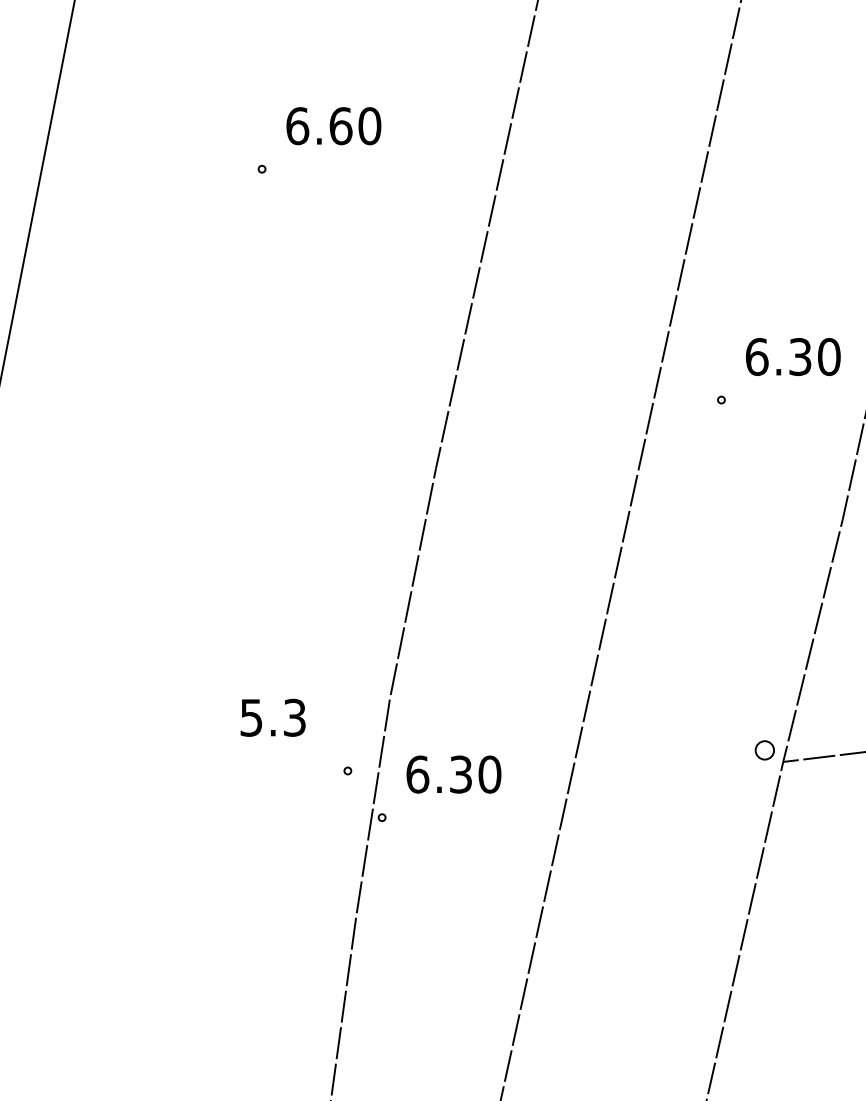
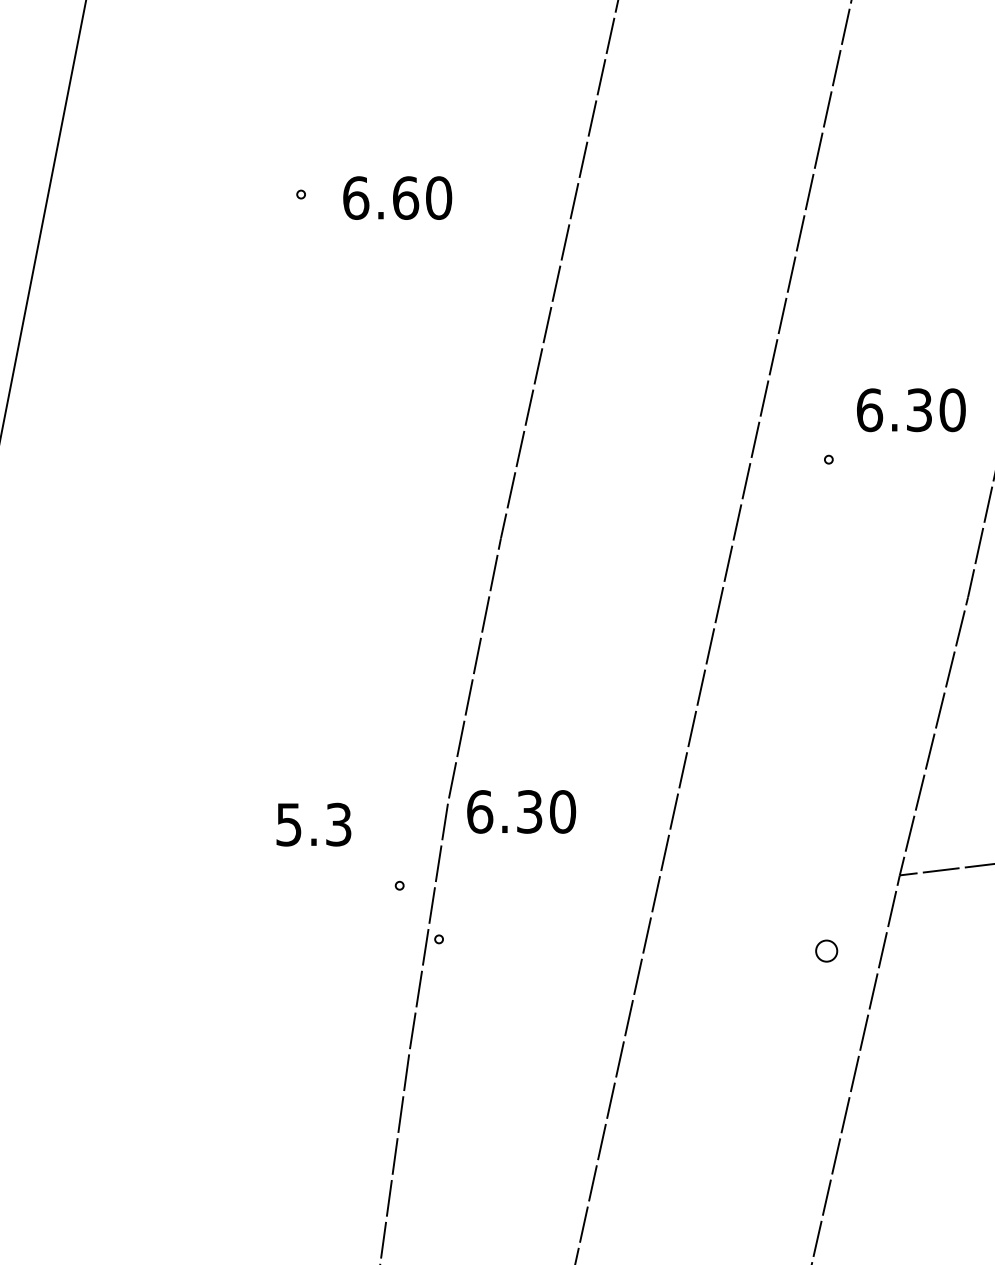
text: (333, 125) -> (397, 197), moved
part: (764, 749) -> (826, 950), moved
text: (453, 774) -> (521, 811), moved

